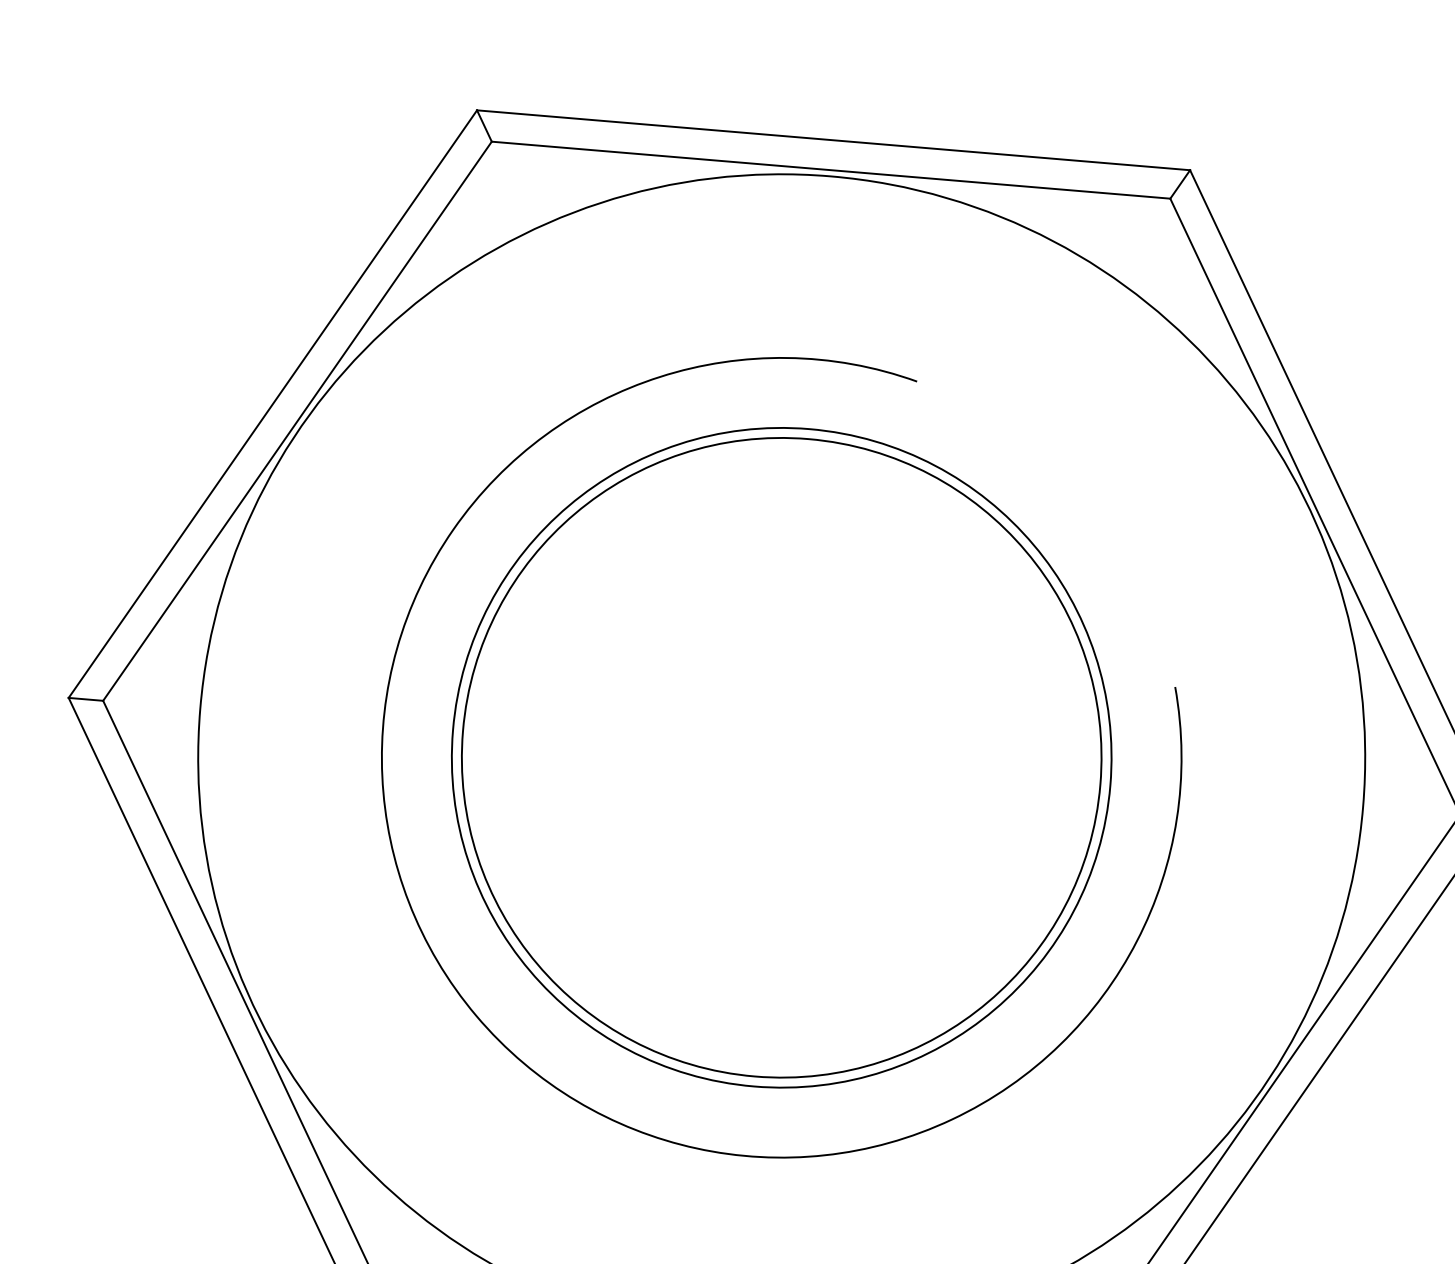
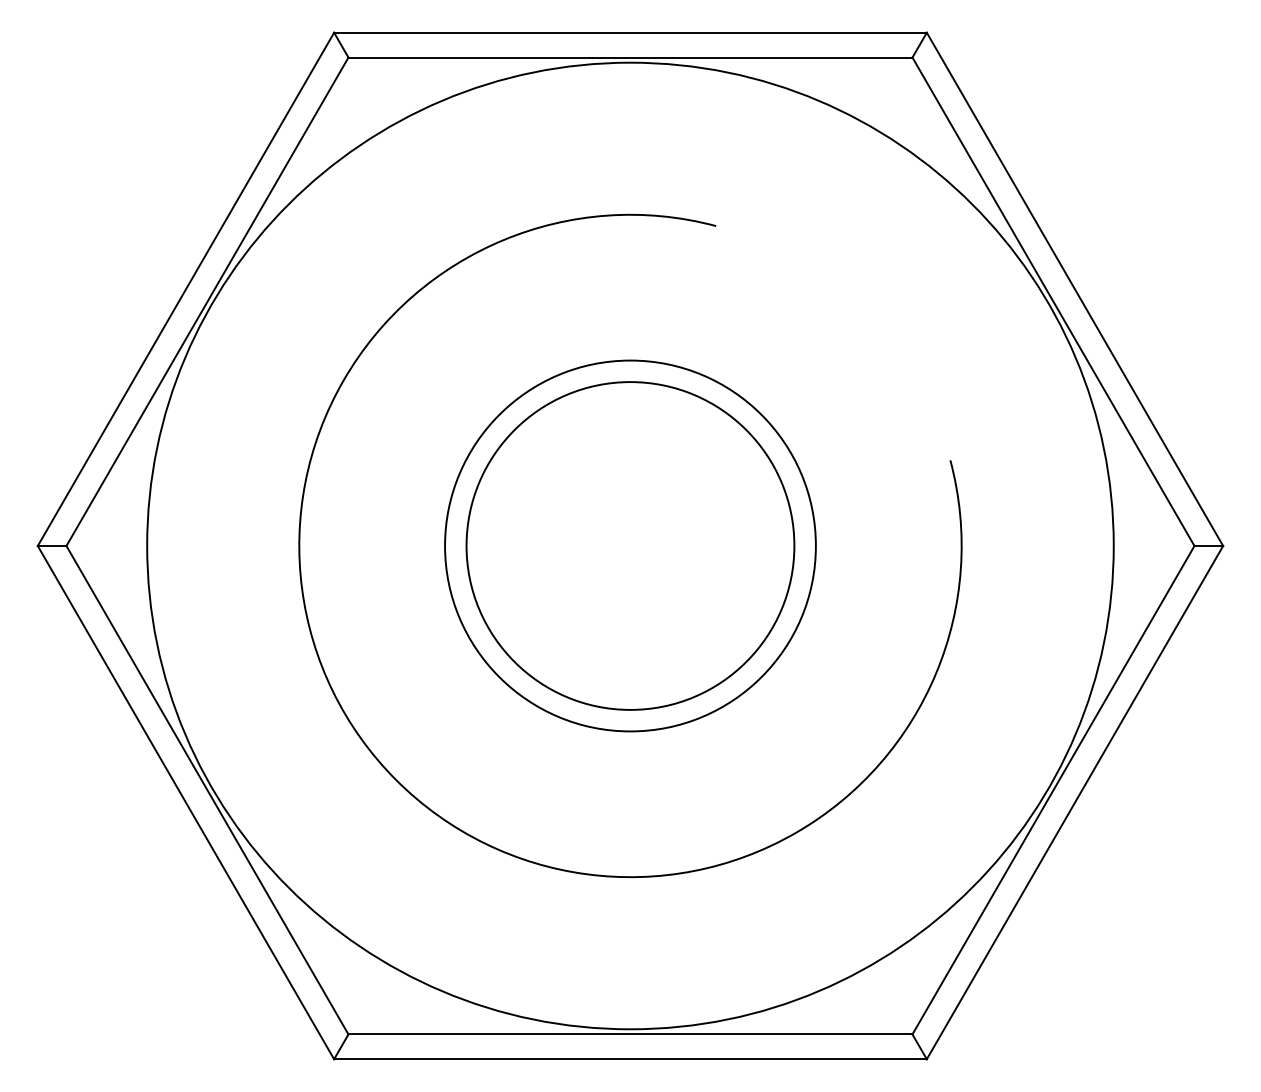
circle: (781, 757) -> (630, 545), size x0.6
circle: (781, 757) -> (630, 545), size x0.7

